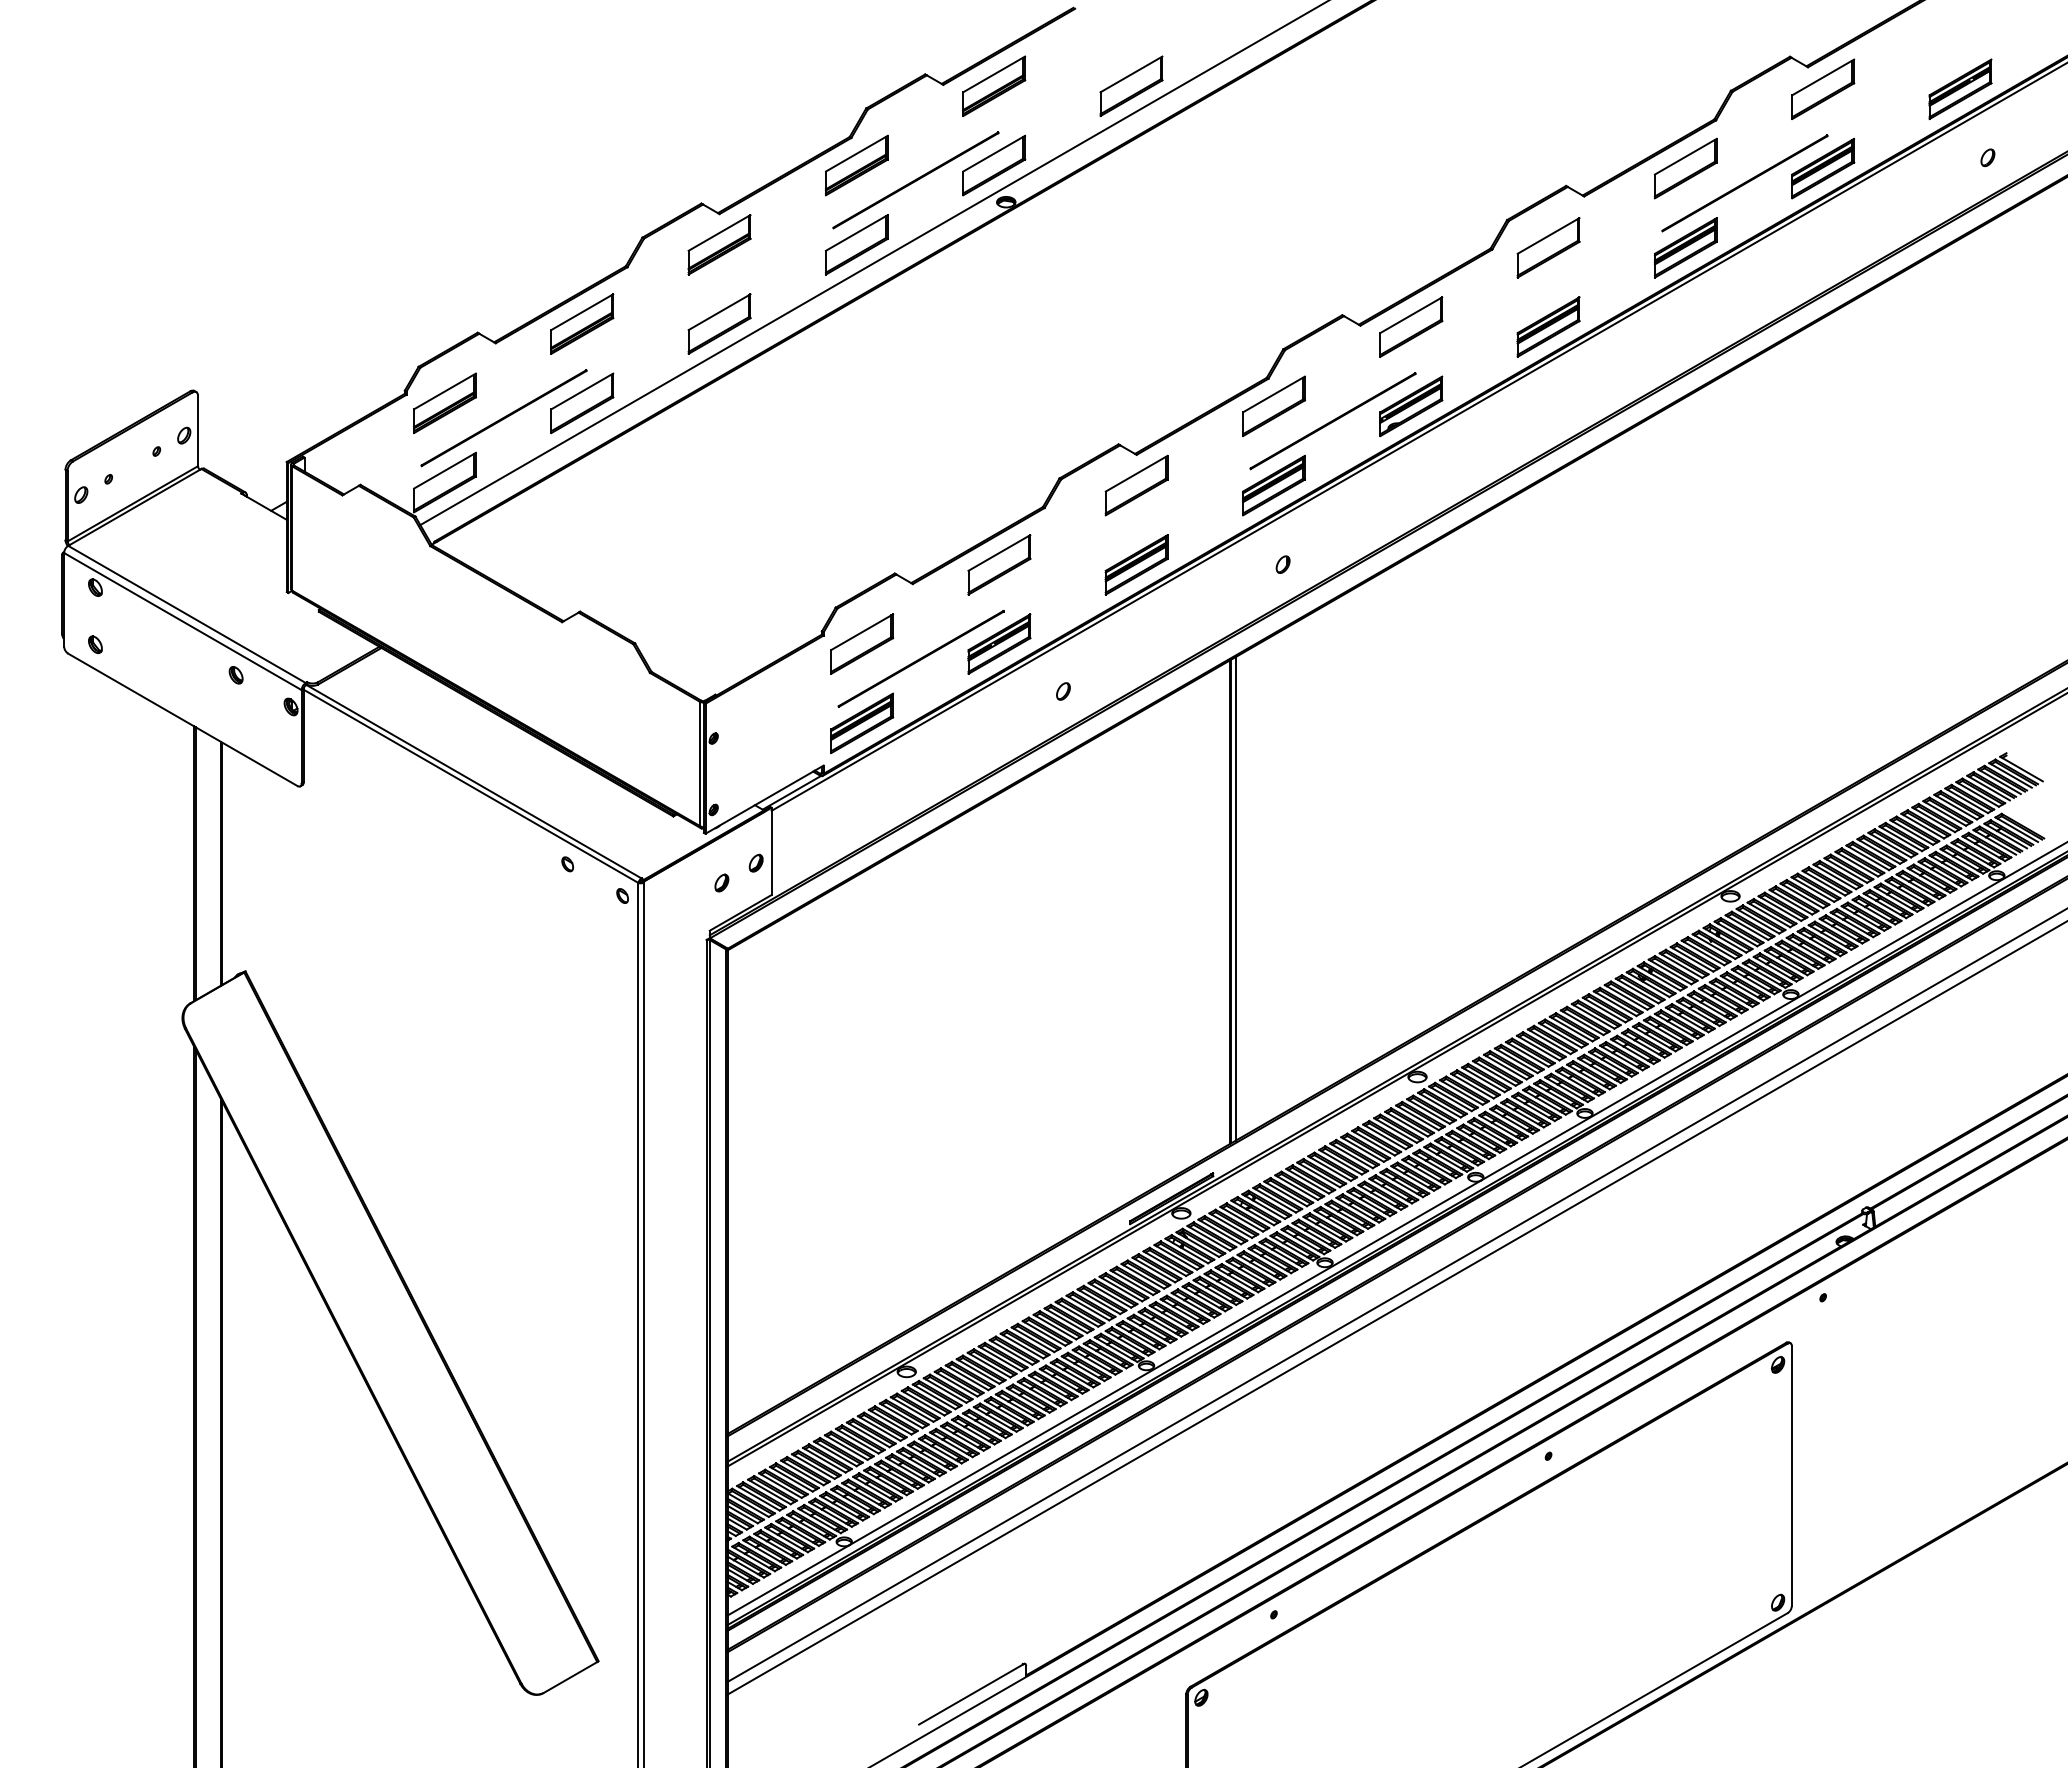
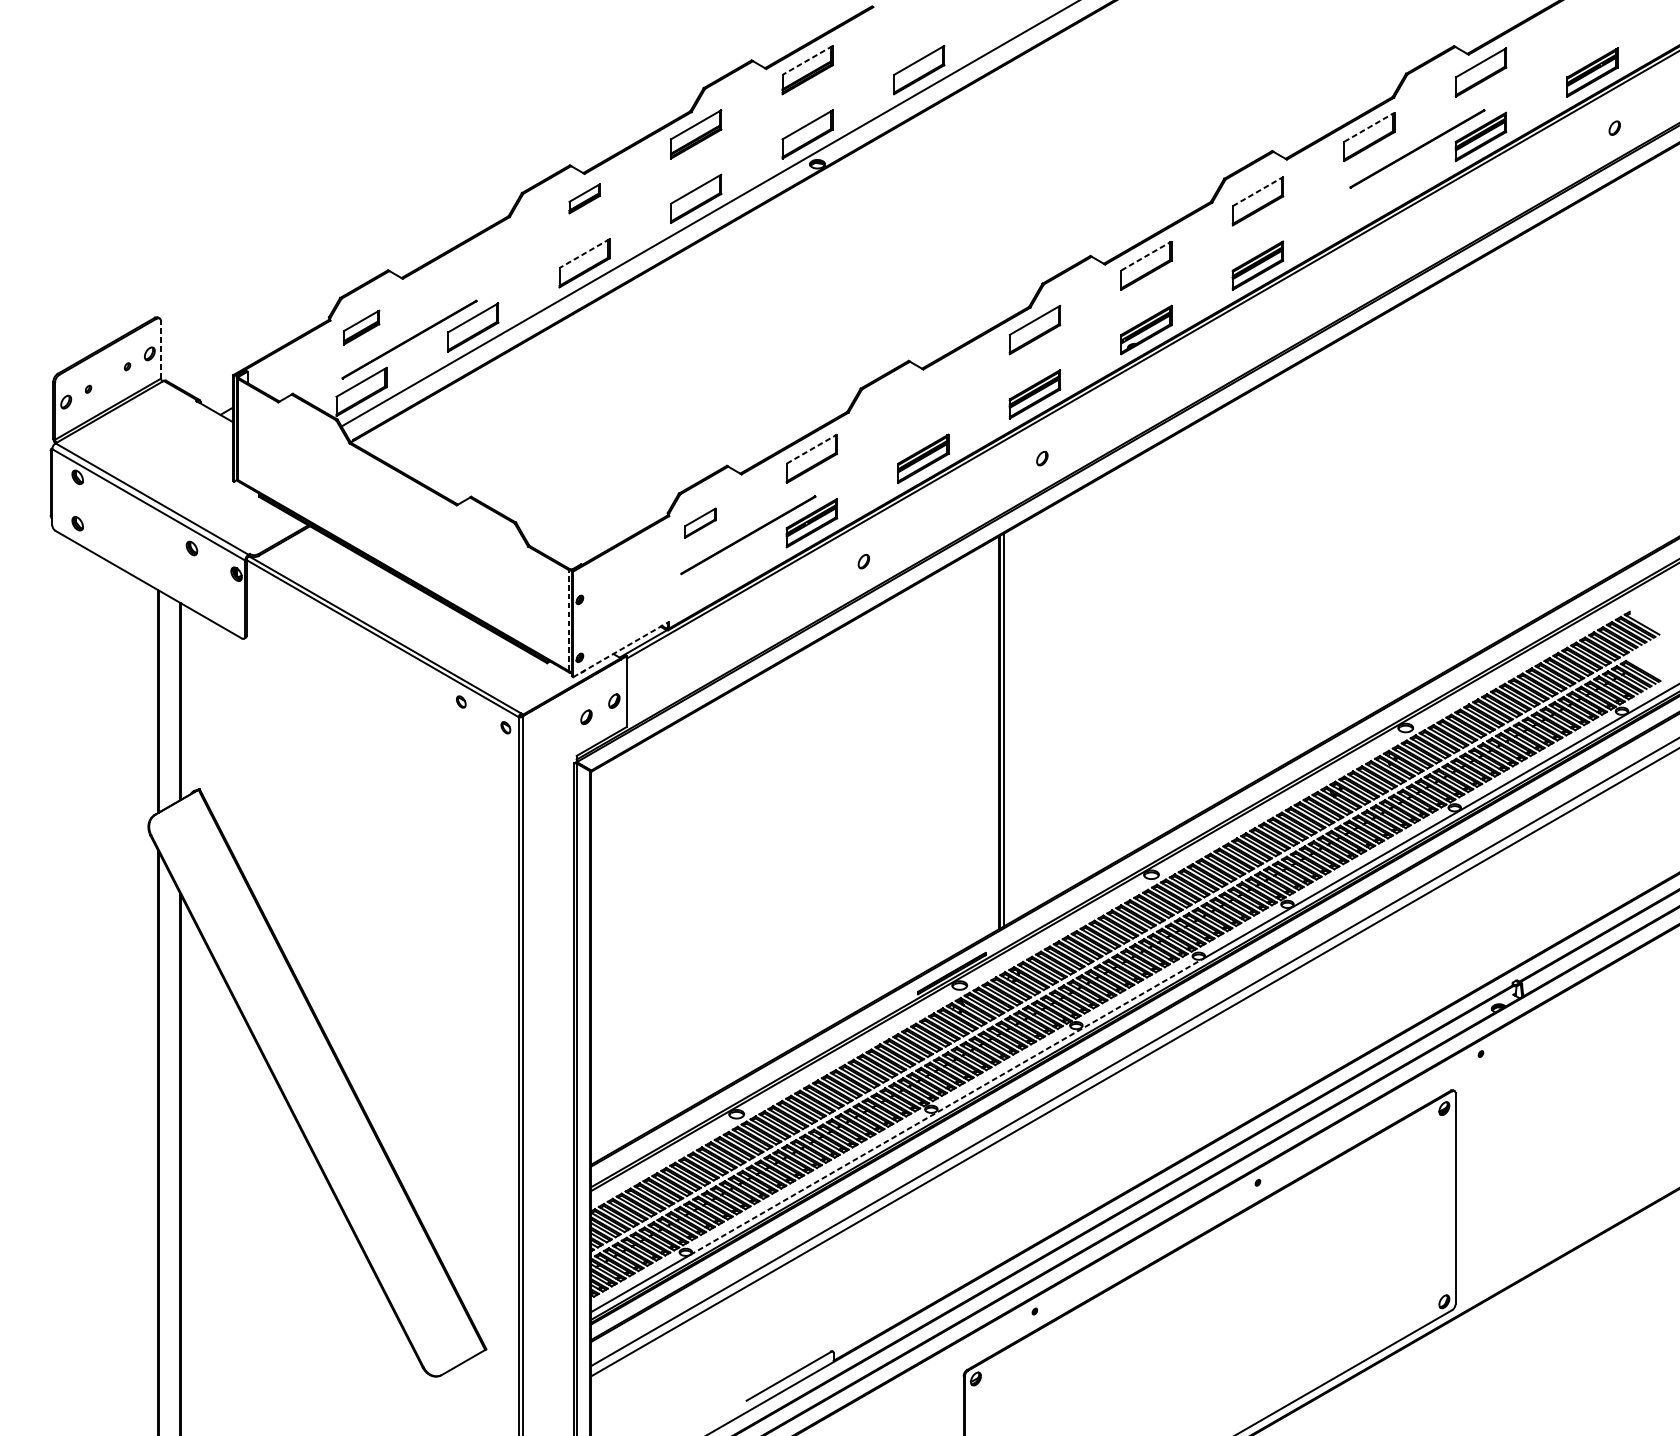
line: (994, 74) -> (807, 60), solid -> dashed
line: (1685, 156) -> (1369, 127), solid -> dashed
line: (915, 180) -> (743, 146), removed
line: (1548, 235) -> (1257, 191), solid -> dashed
part: (719, 244) -> (584, 198), size x0.6
part: (1685, 247) -> (1369, 201), removed
line: (719, 312) -> (584, 253), solid -> dashed
line: (1411, 315) -> (1146, 256), solid -> dashed
part: (582, 323) -> (473, 262), removed
part: (444, 403) -> (361, 327), size x0.7
line: (1332, 421) -> (1082, 342), removed
line: (197, 430) -> (160, 349), solid -> dashed
part: (1136, 485) -> (923, 394), removed
line: (999, 552) -> (811, 448), solid -> dashed
part: (862, 643) -> (700, 522), size x0.6
part: (862, 722) -> (700, 586), removed
line: (699, 763) -> (568, 620), solid -> dashed
line: (765, 799) -> (621, 649), solid -> dashed
line: (1165, 1362) -> (946, 1106), solid -> dashed

